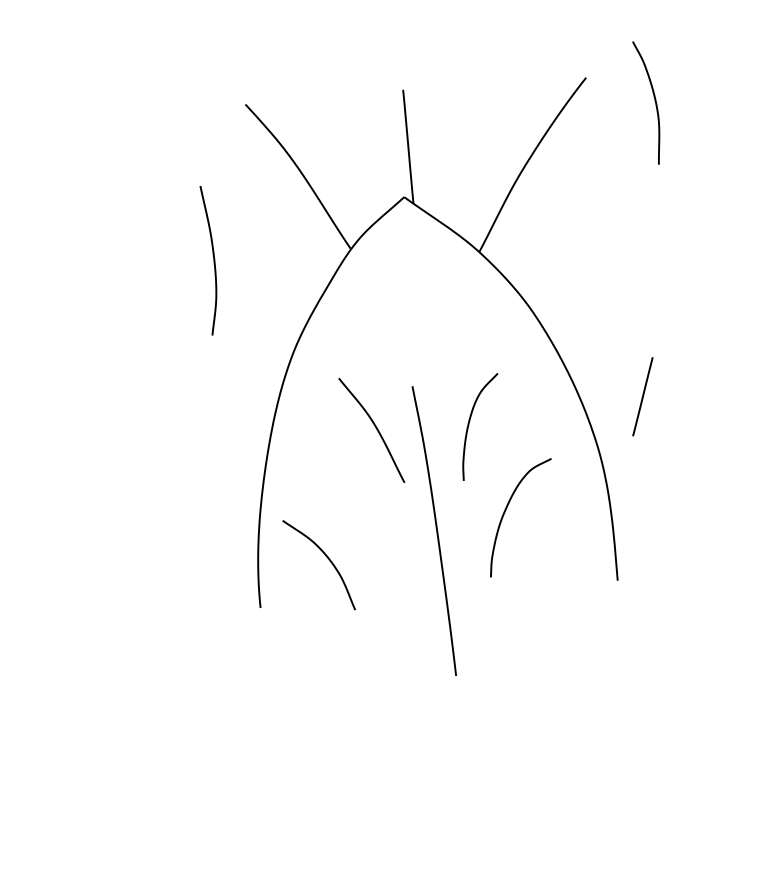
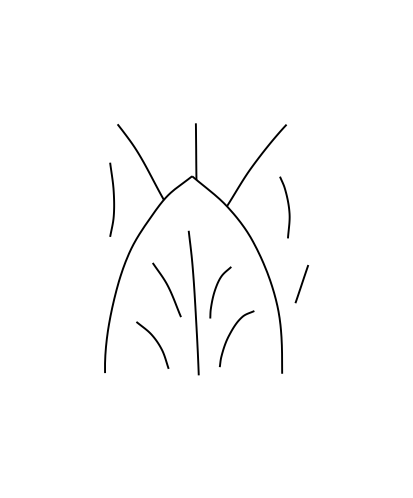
curve: (652, 100) -> (287, 206), moved
curve: (213, 259) -> (113, 199), moved
curve: (435, 529) -> (194, 302), moved
curve: (324, 557) -> (155, 341), moved

